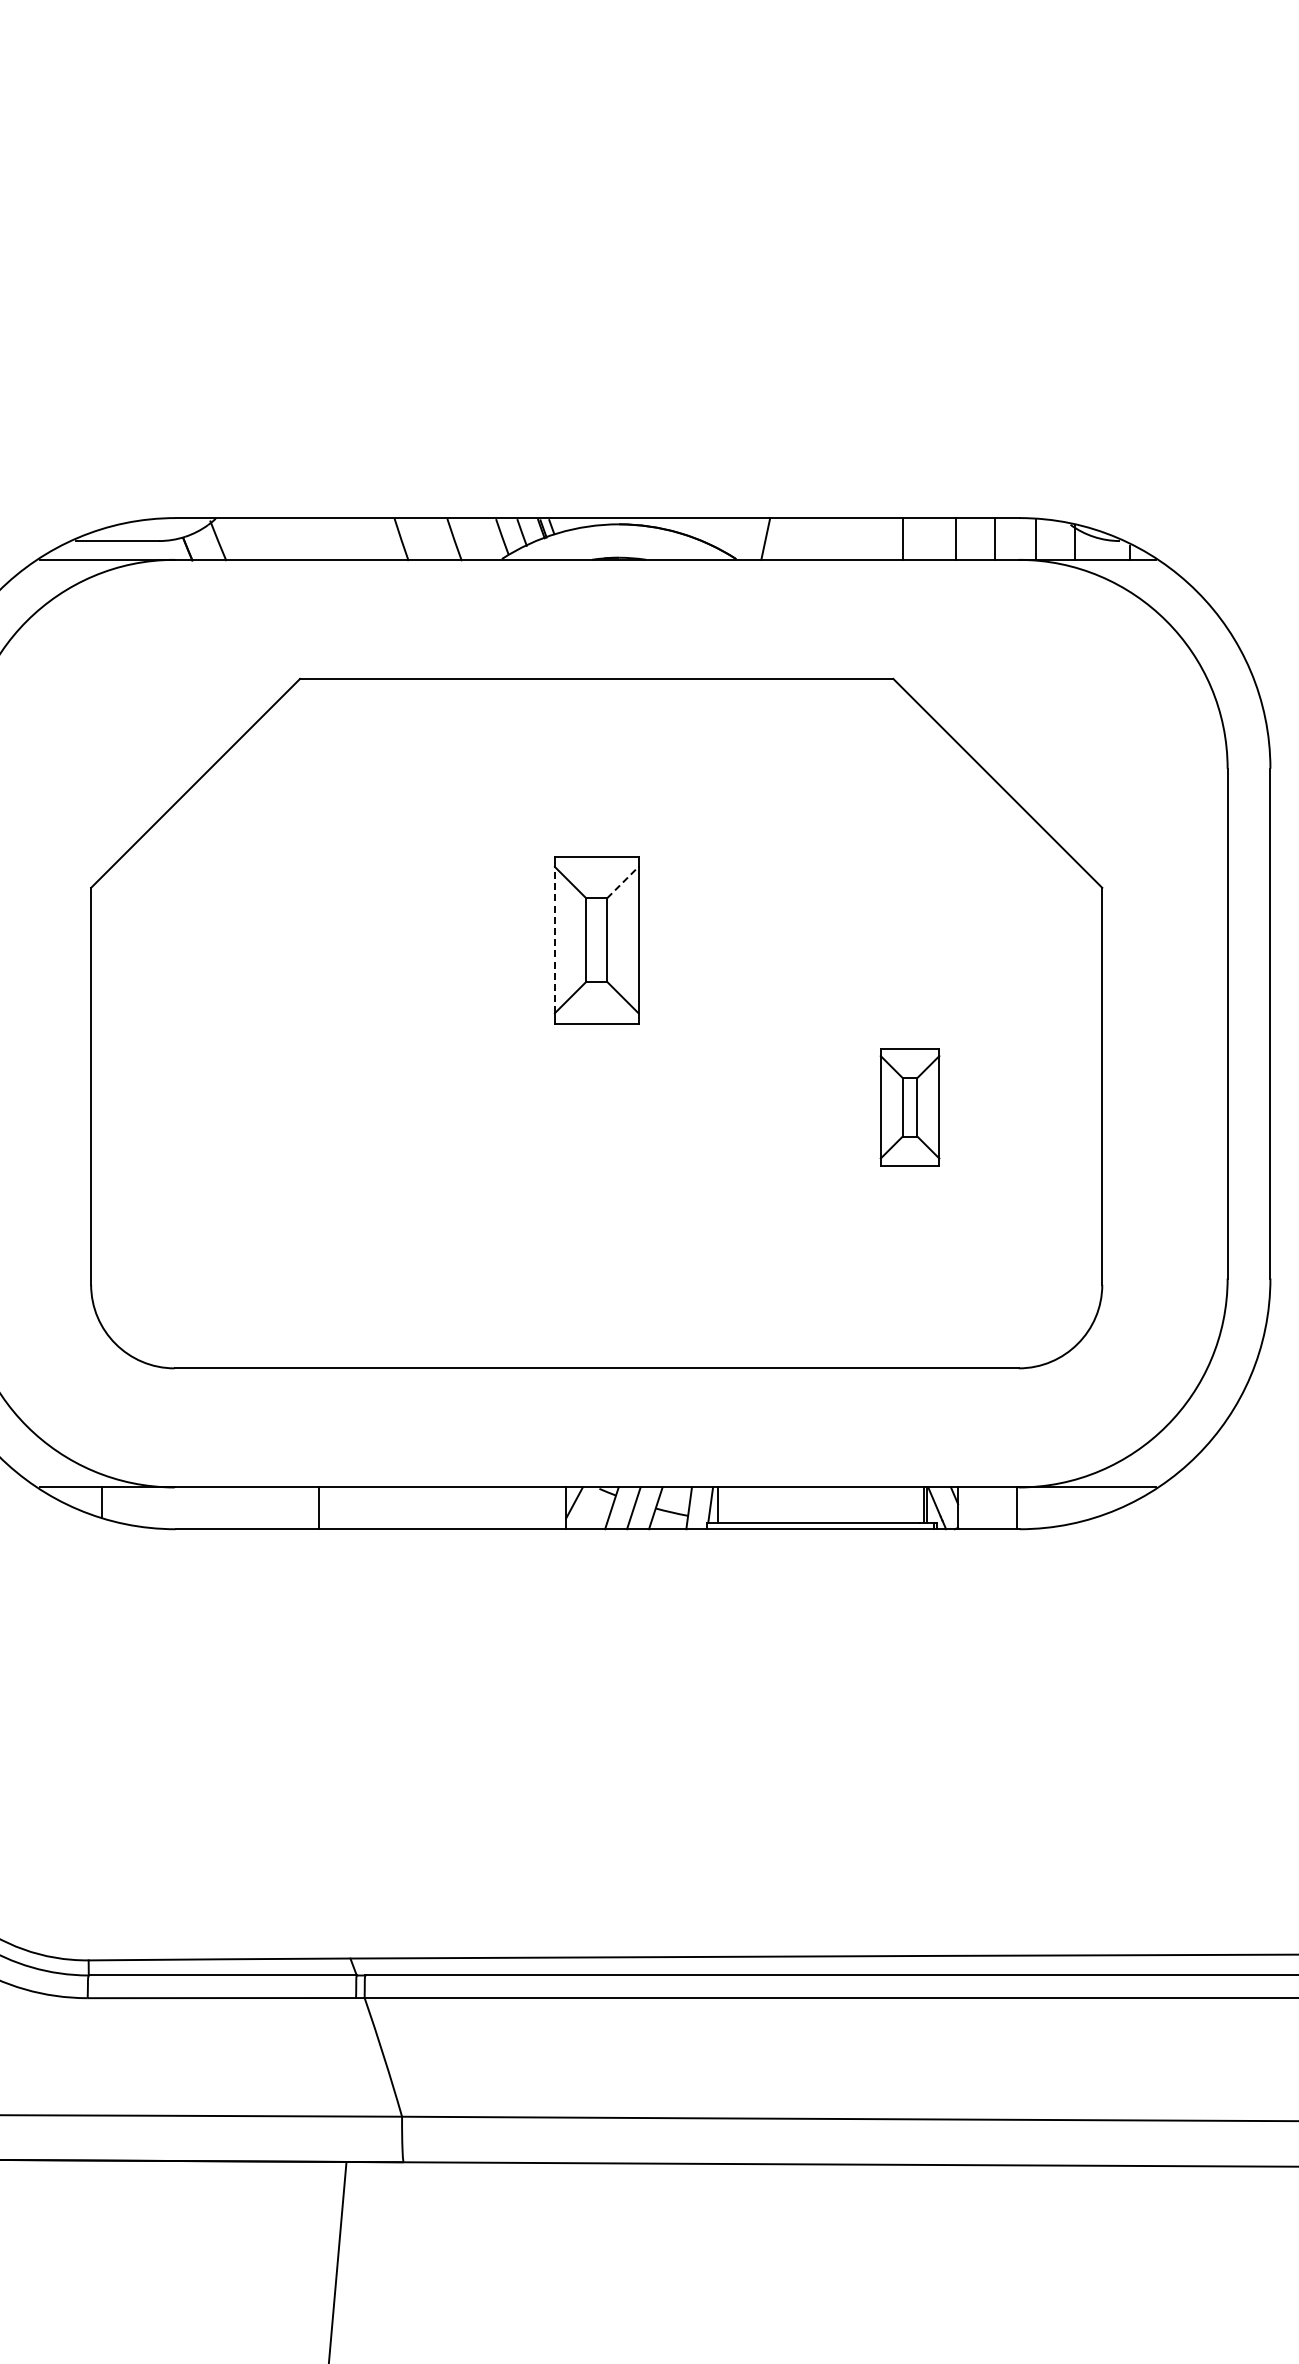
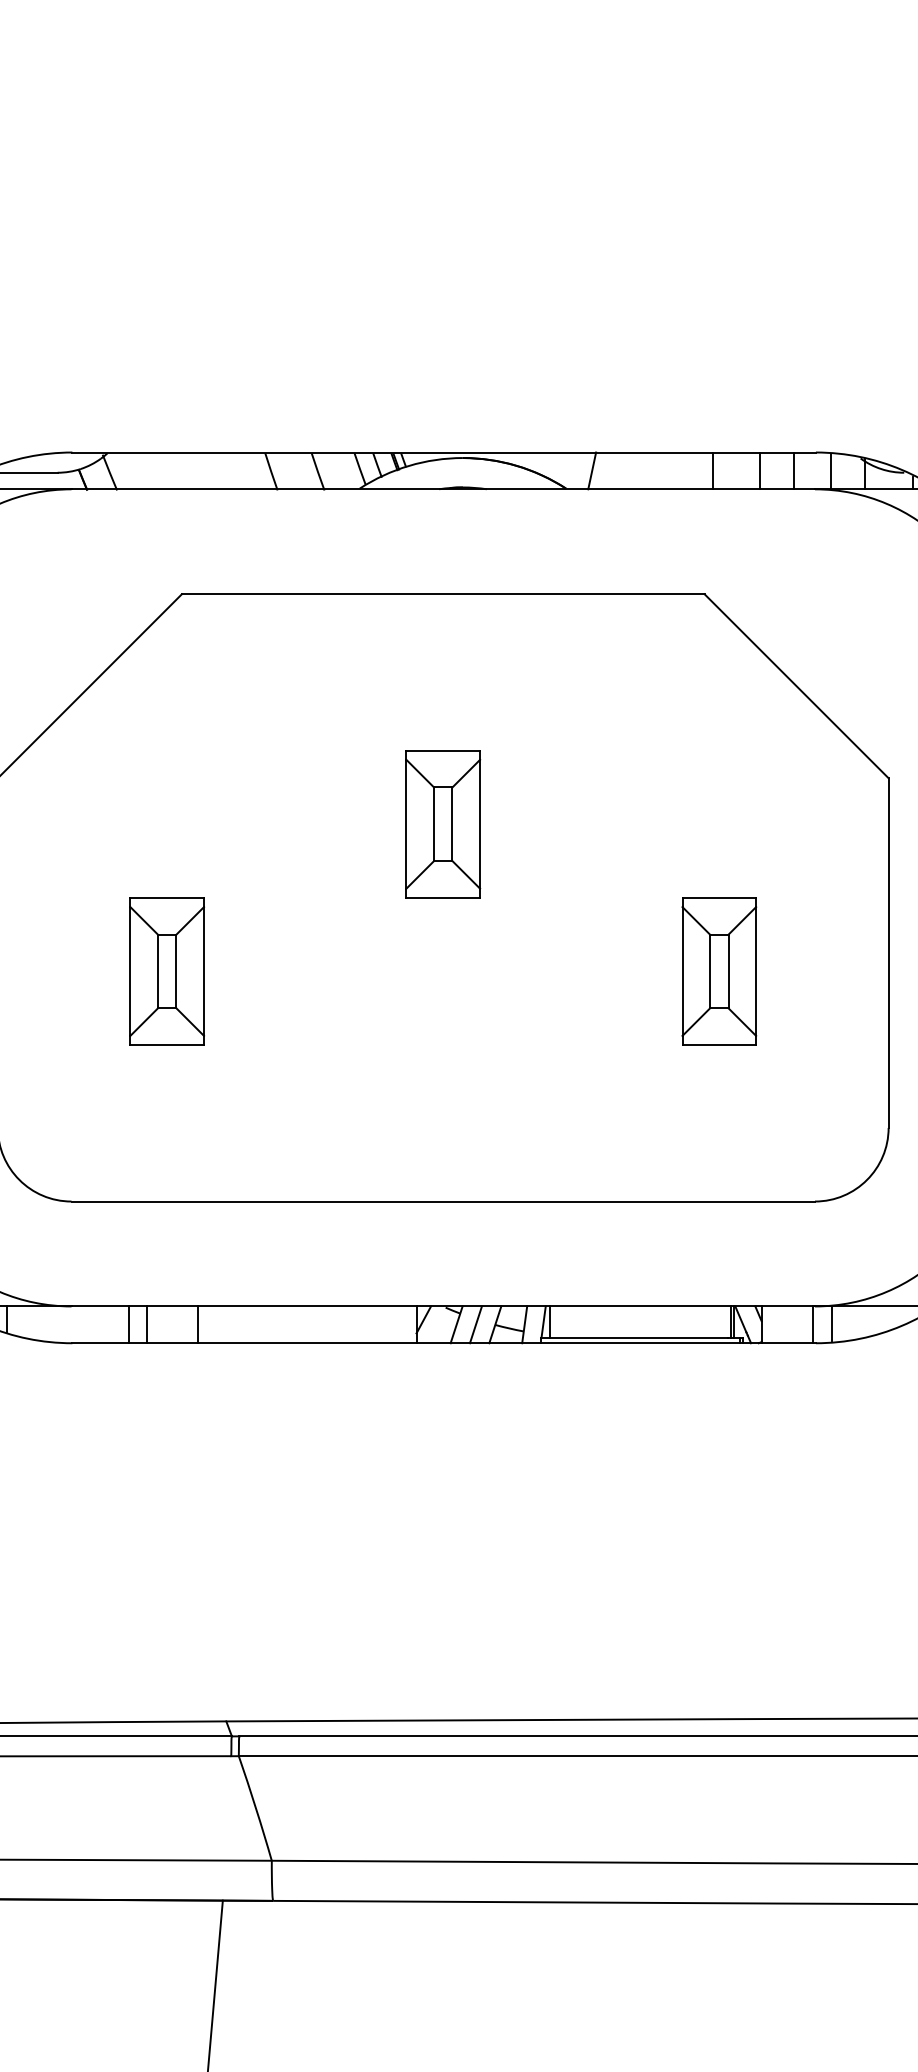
line: (623, 882) -> (466, 773), dashed -> solid
line: (554, 939) -> (406, 823), dashed -> solid
part: (283, 1107) -> (167, 971), added
part: (909, 1107) -> (718, 971), size x1.43
line: (1037, 1506) -> (831, 1323), added
line: (239, 1508) -> (128, 1324), added
line: (260, 1508) -> (147, 1324), added

